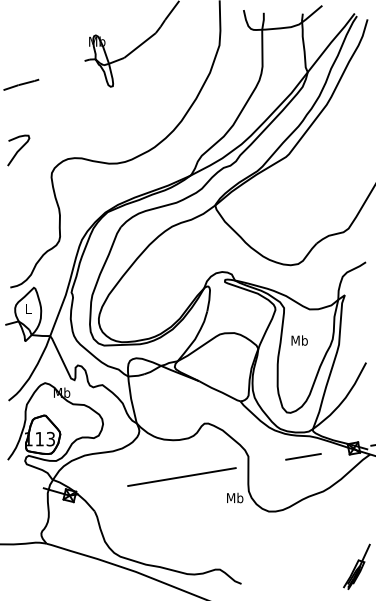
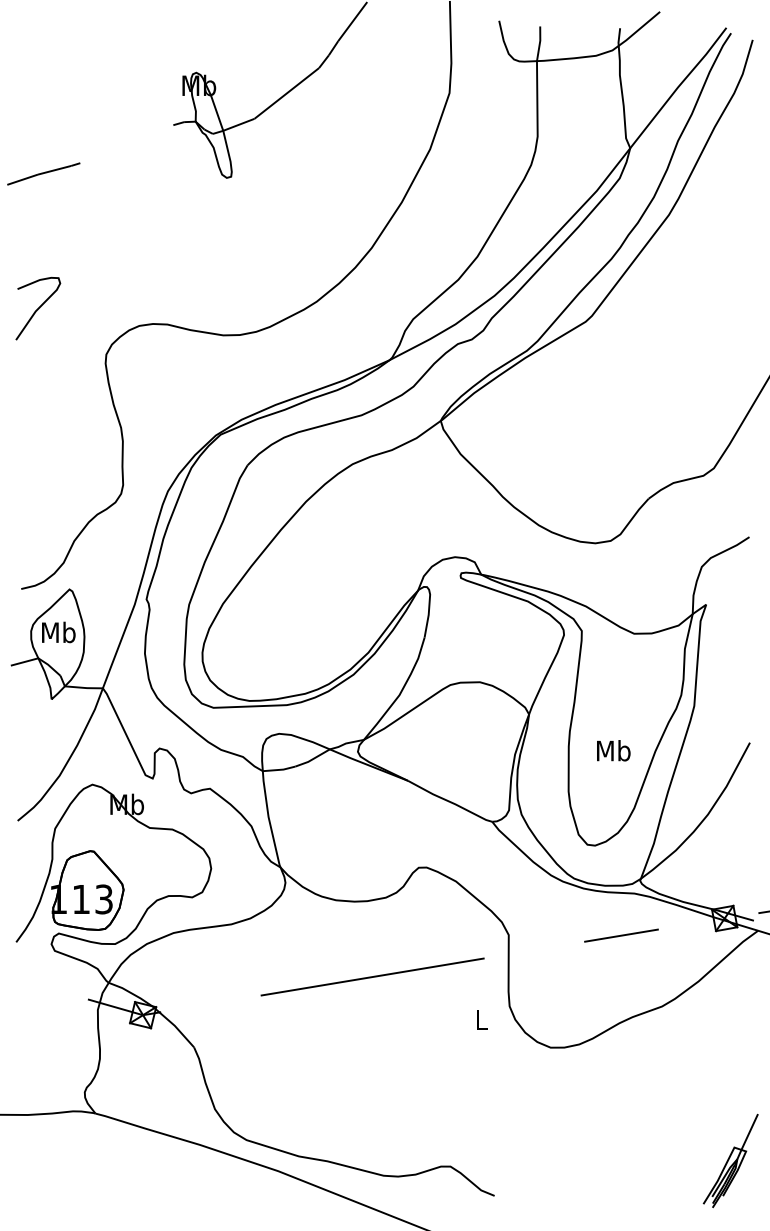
text: (28, 308) -> (58, 631), L -> Mb
text: (299, 340) -> (613, 750), moved
text: (235, 497) -> (482, 1018), Mb -> L

